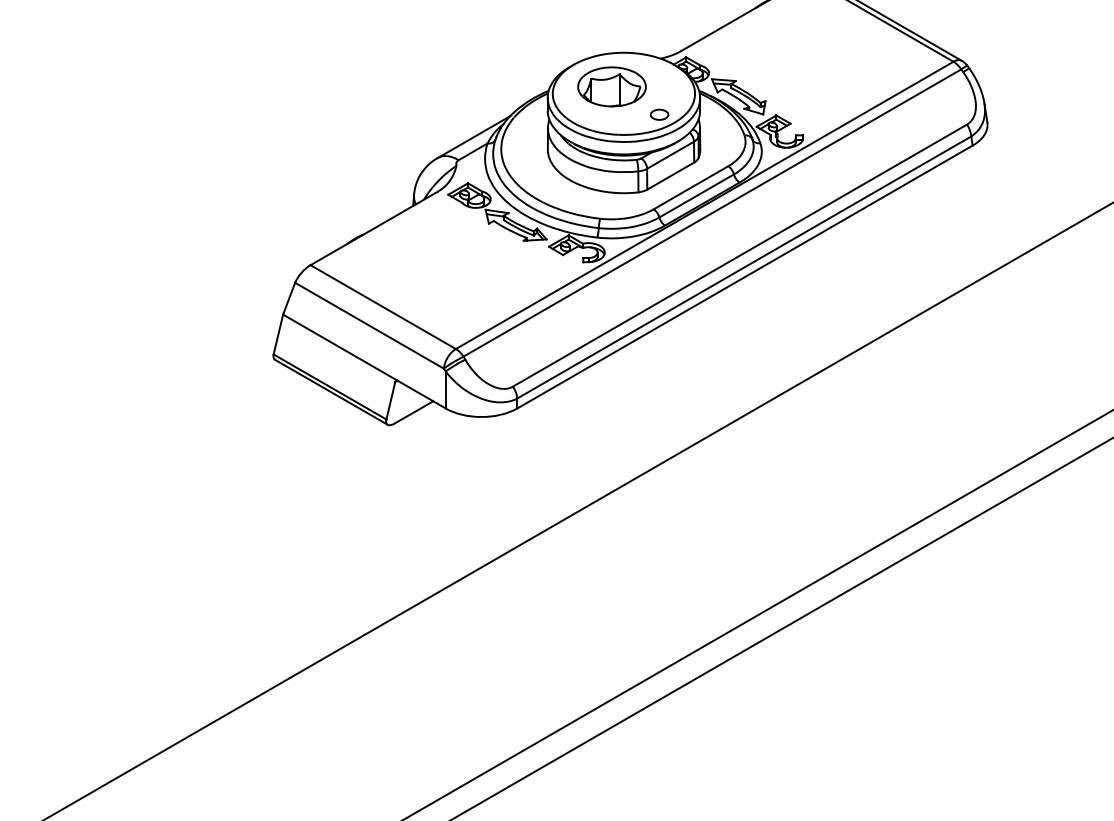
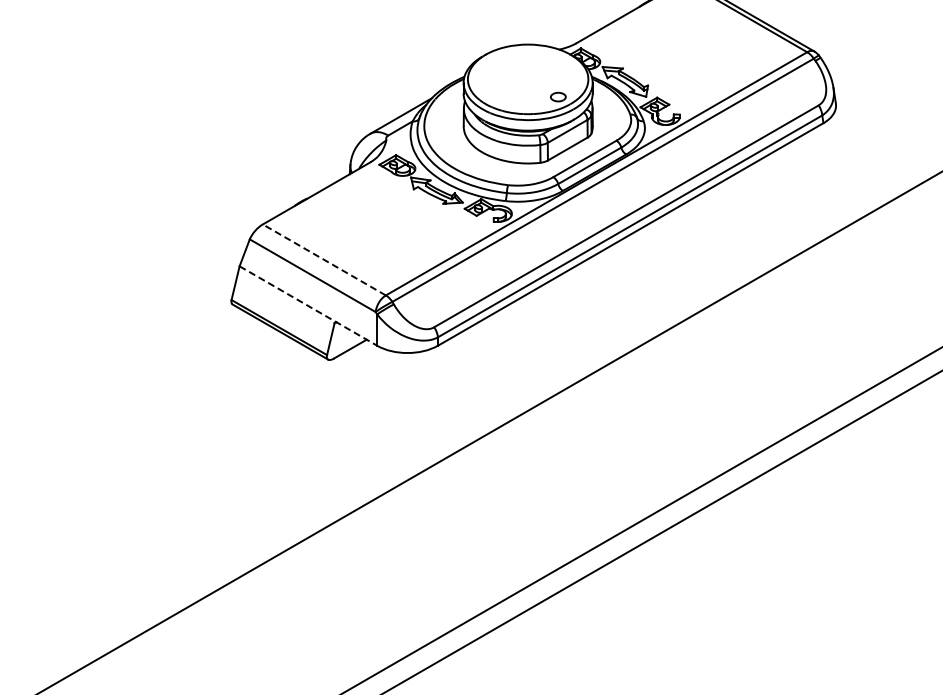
part: (611, 86) -> (517, 73), removed
line: (382, 306) -> (323, 259), solid -> dashed
line: (364, 362) -> (308, 306), solid -> dashed

